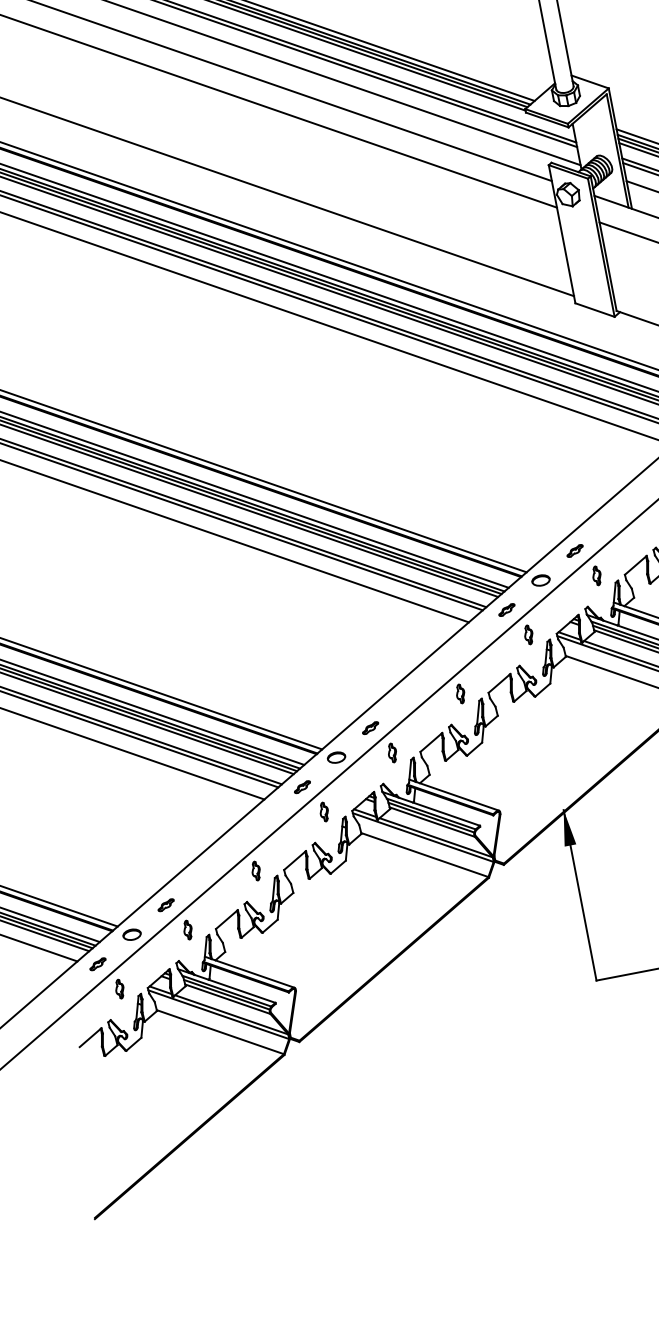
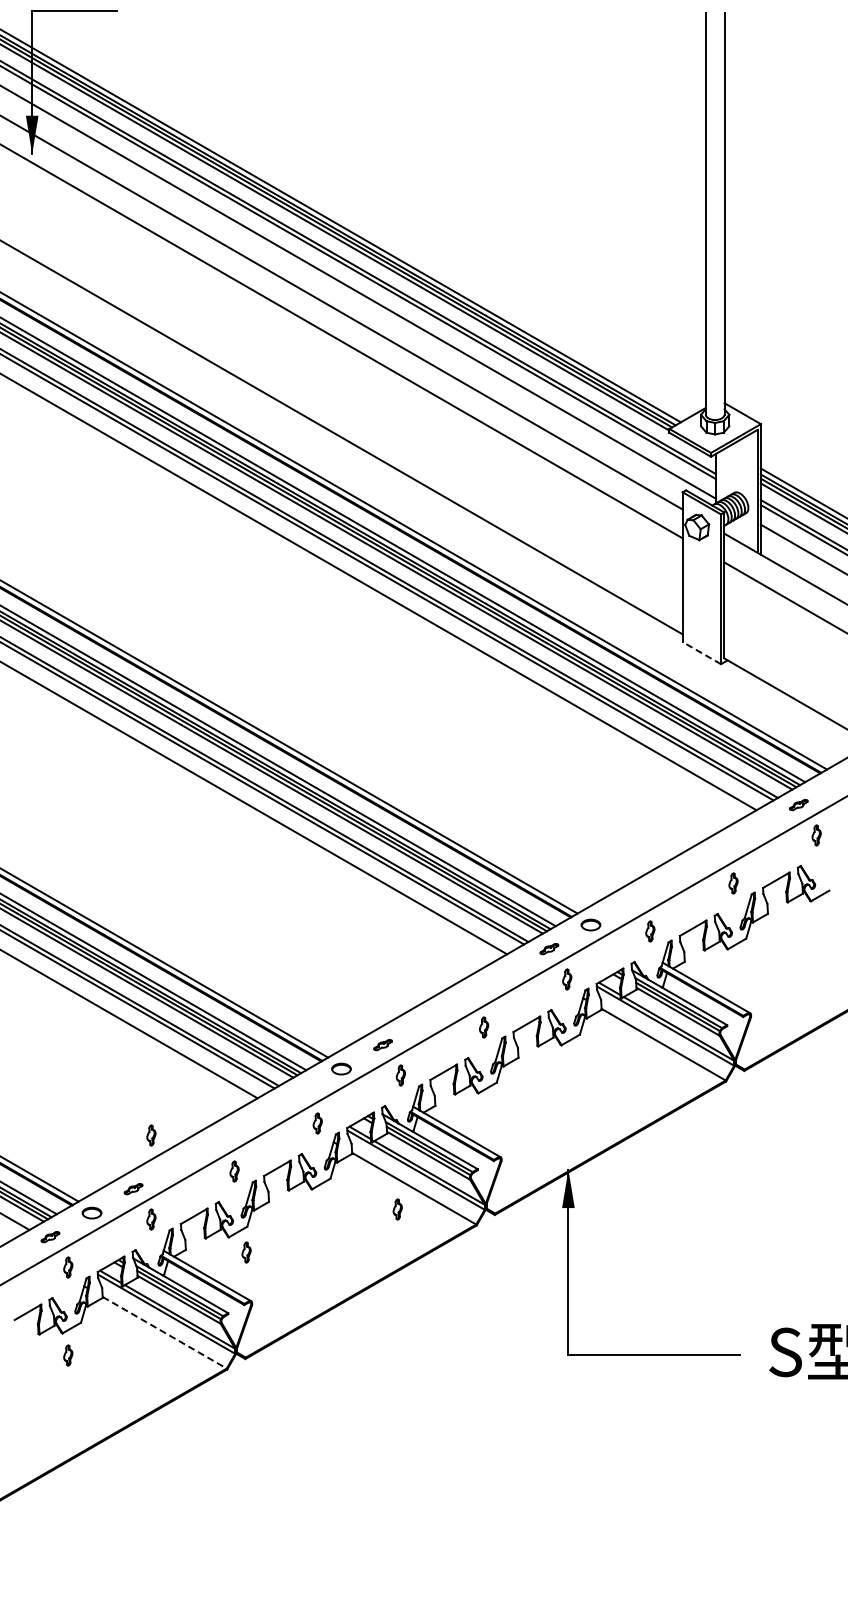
line: (594, 309) -> (701, 652), solid -> dashed
part: (575, 551) -> (632, 901), removed
part: (302, 787) -> (299, 1093), removed
part: (173, 852) -> (151, 1135), added
part: (413, 877) -> (397, 1209), added
part: (281, 943) -> (246, 1252), added
line: (220, 1031) -> (164, 1332), solid -> dashed
part: (135, 1070) -> (68, 1355), added

